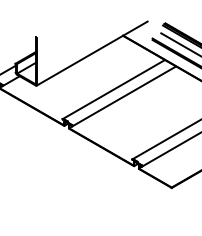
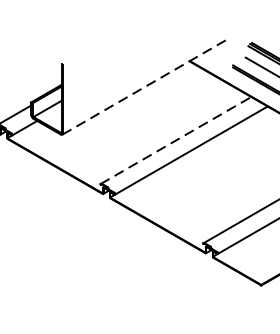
line: (92, 53) -> (144, 87), solid -> dashed
line: (114, 89) -> (176, 140), solid -> dashed

